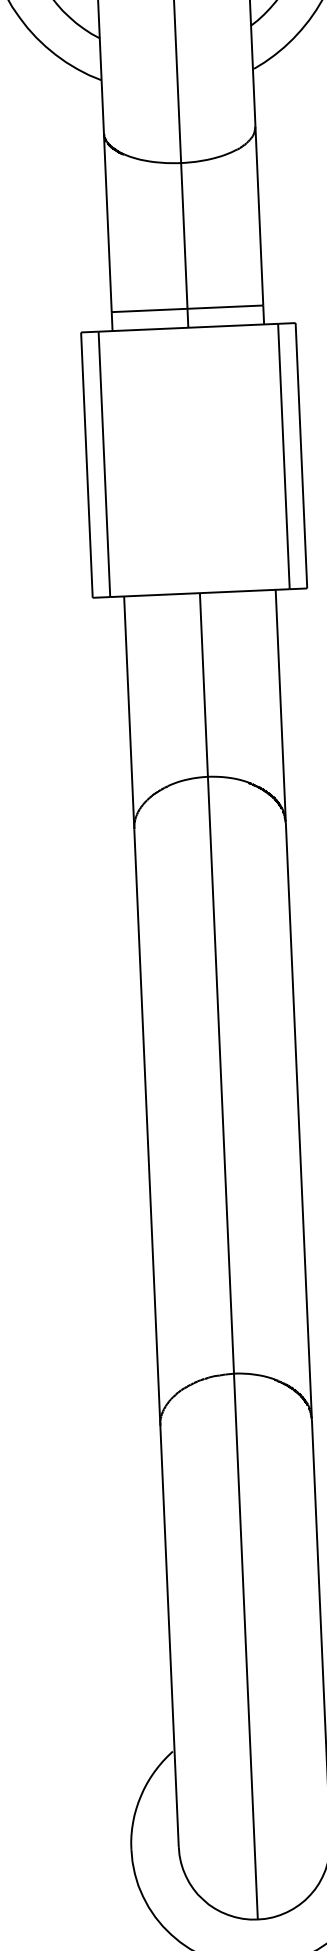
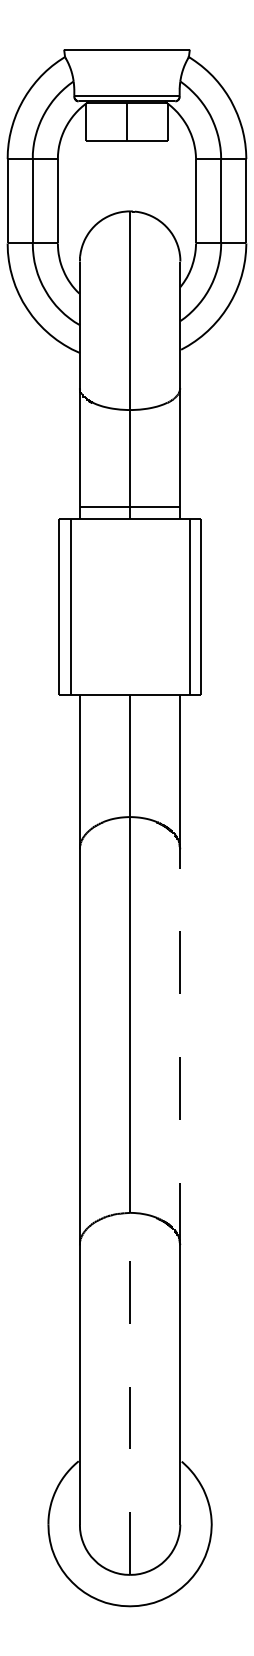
line: (299, 1120) -> (180, 1047), solid -> dashed
line: (246, 1645) -> (130, 1393), solid -> dashed

